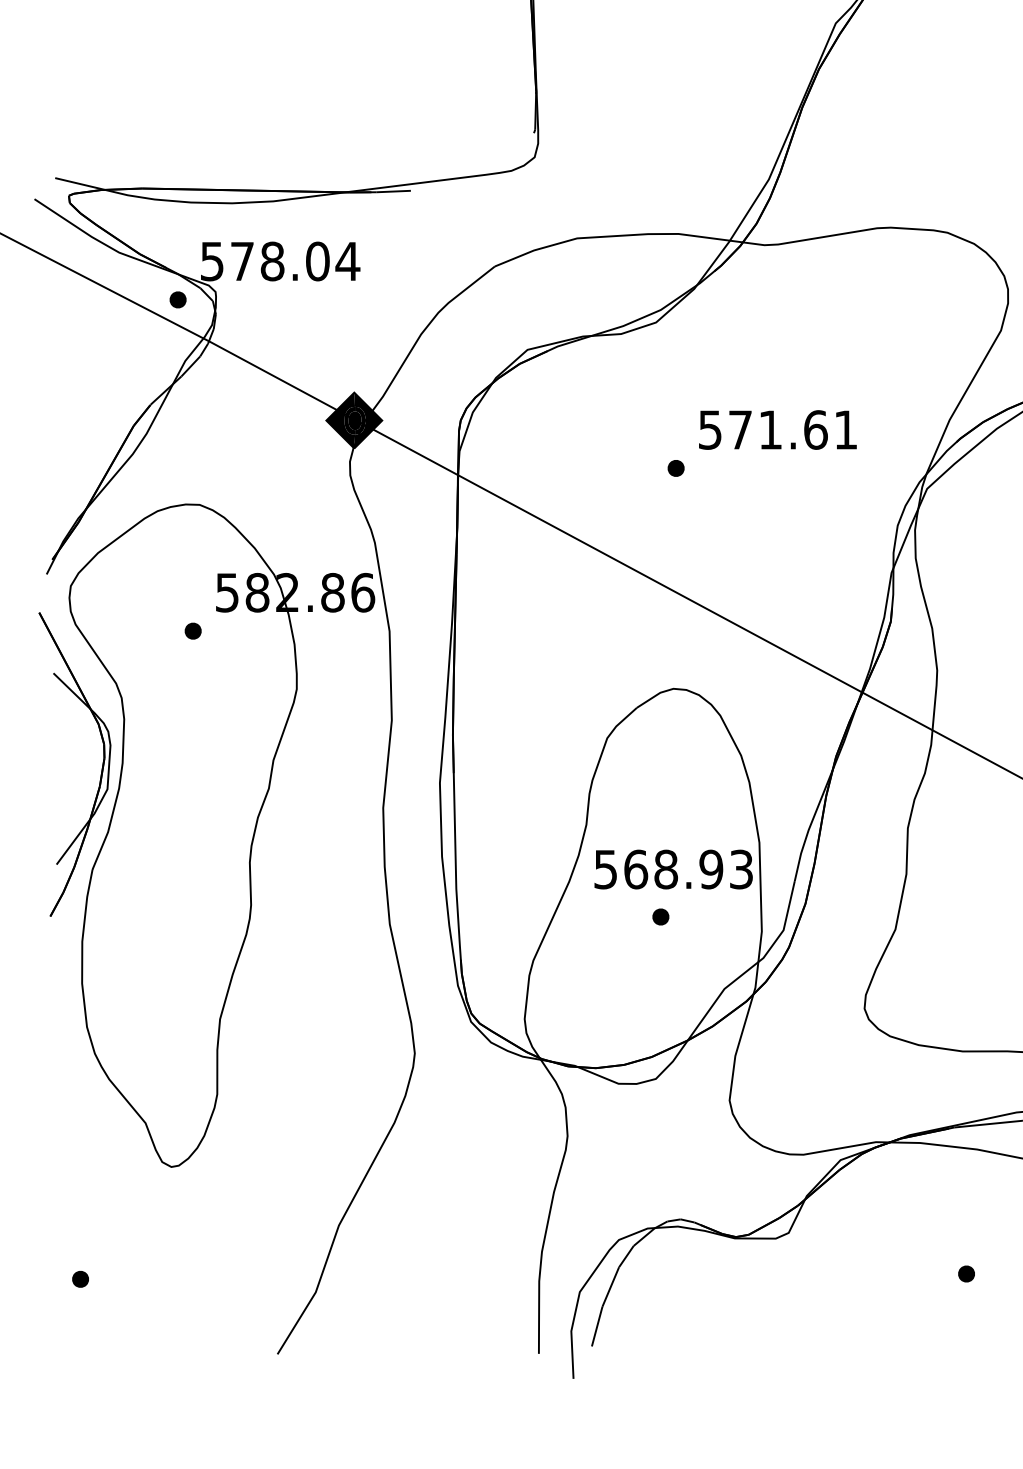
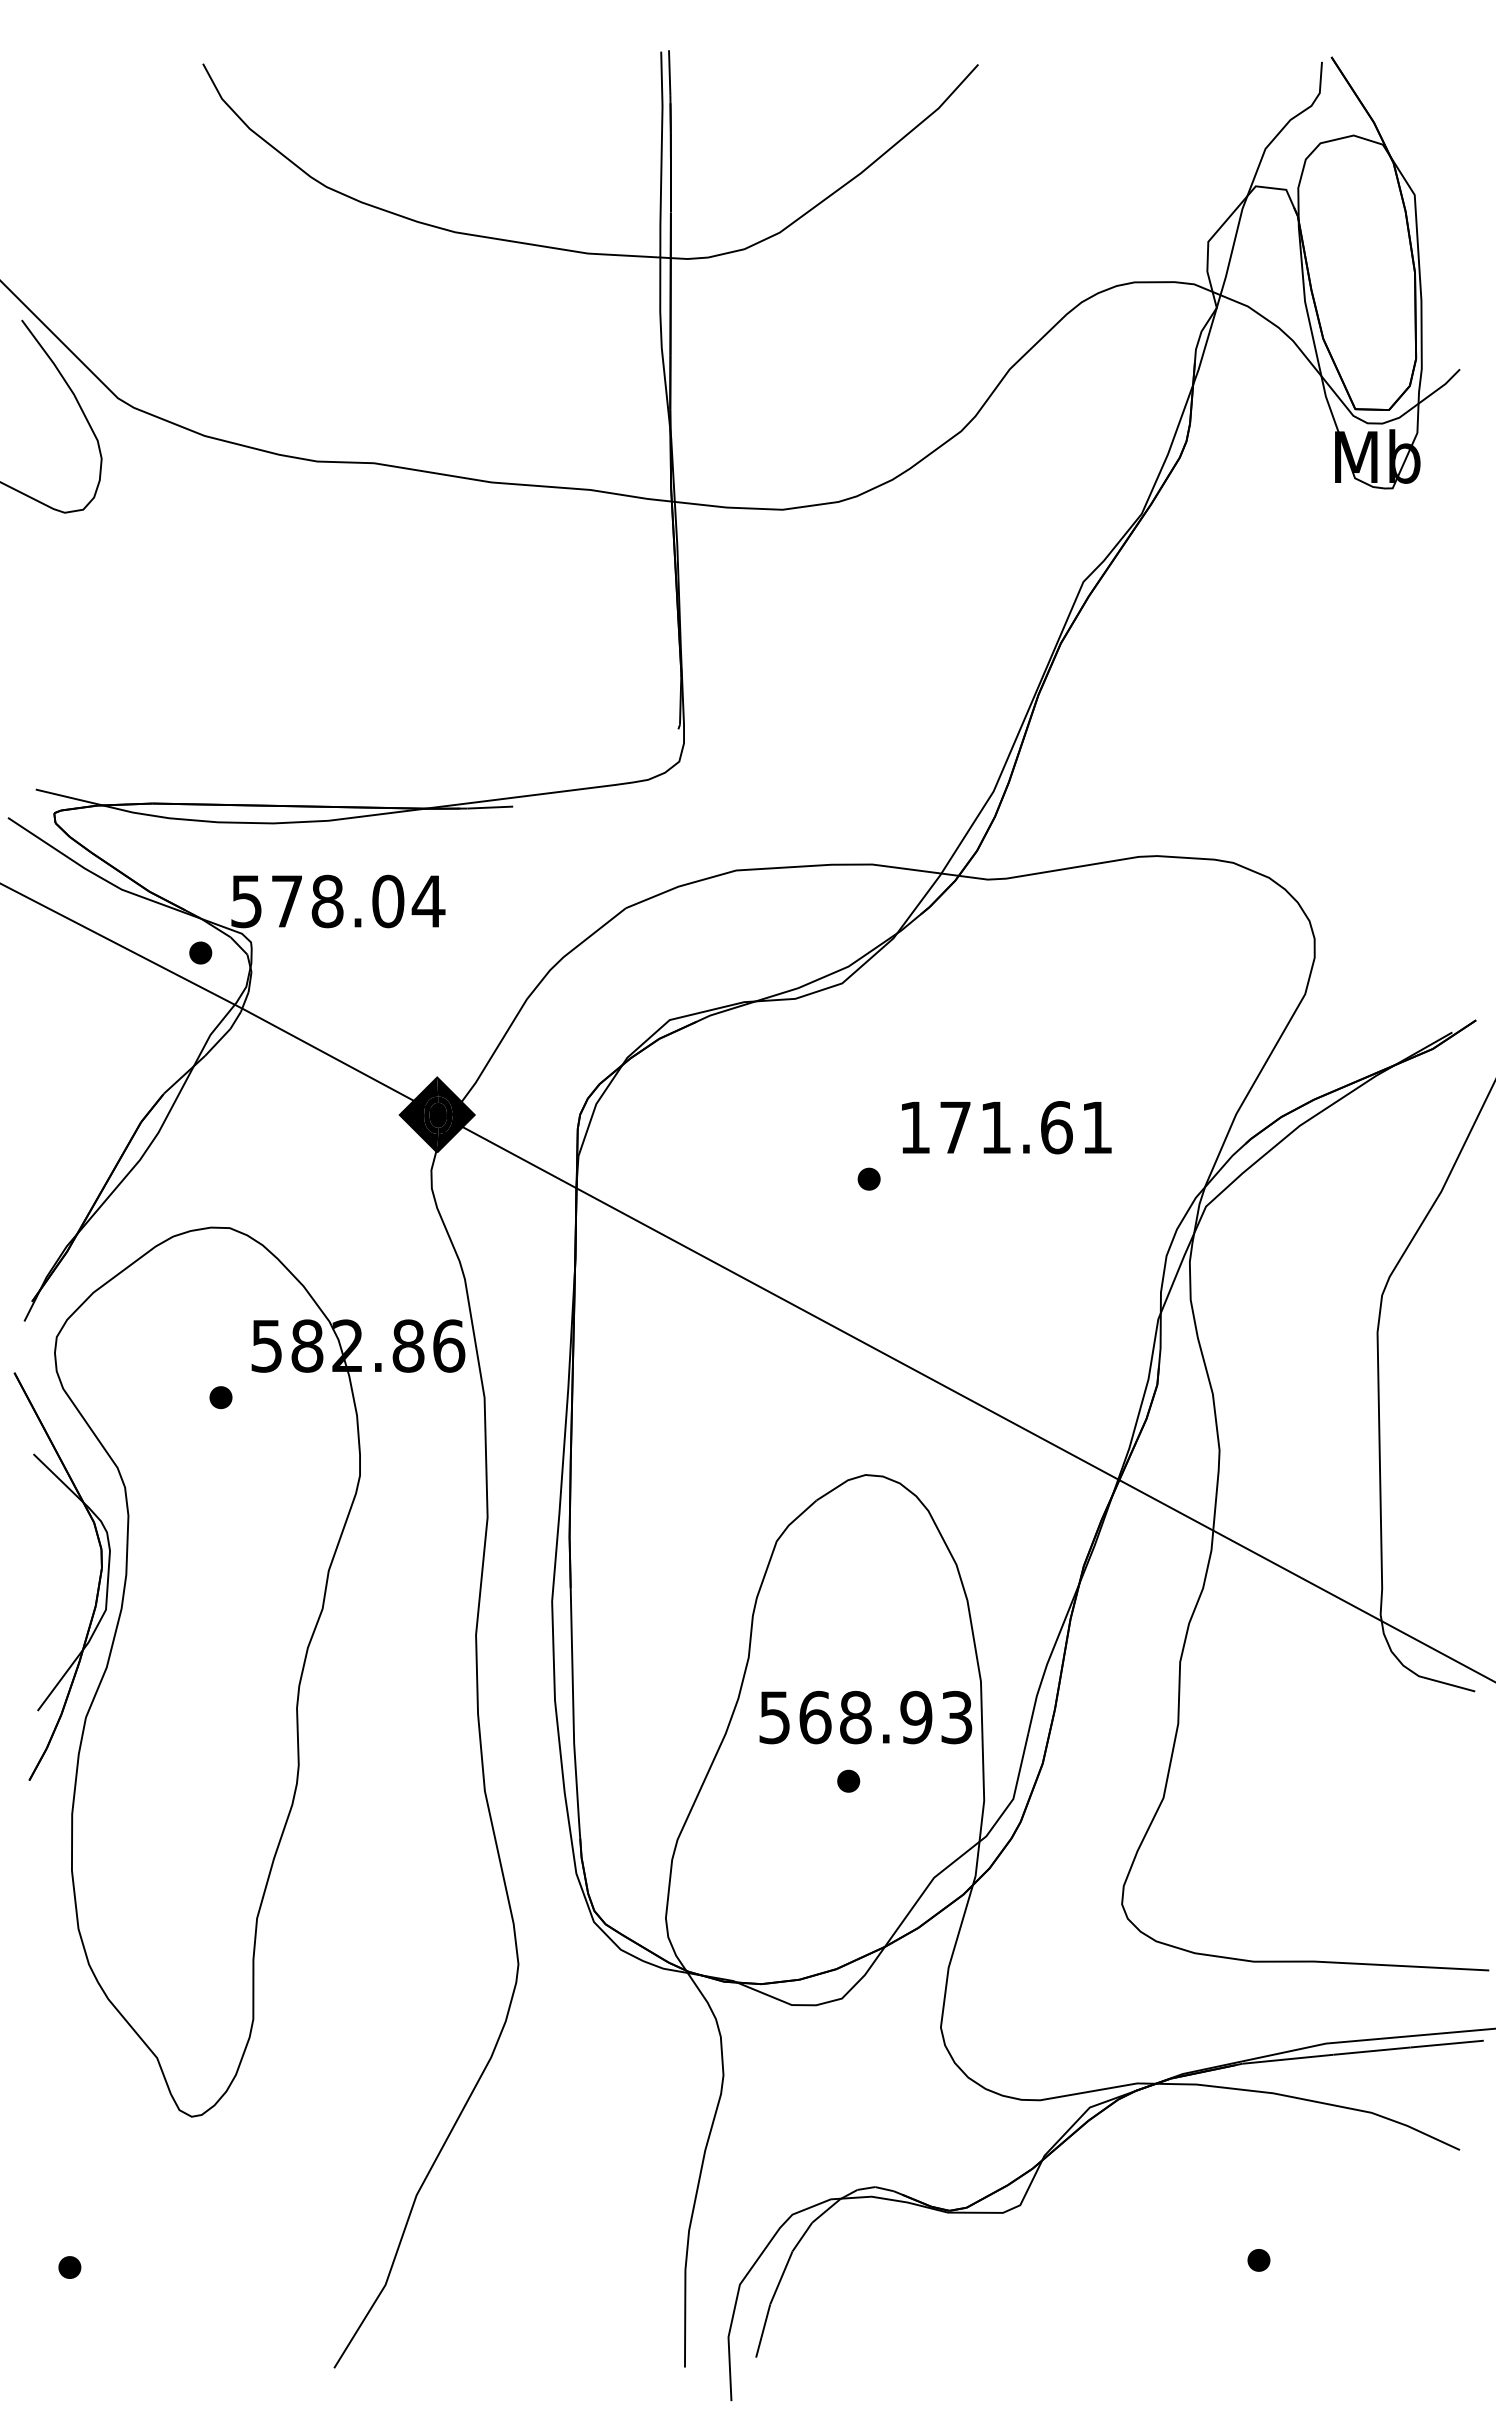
text: (709, 429) -> (914, 1127), 571.61 -> 171.61

